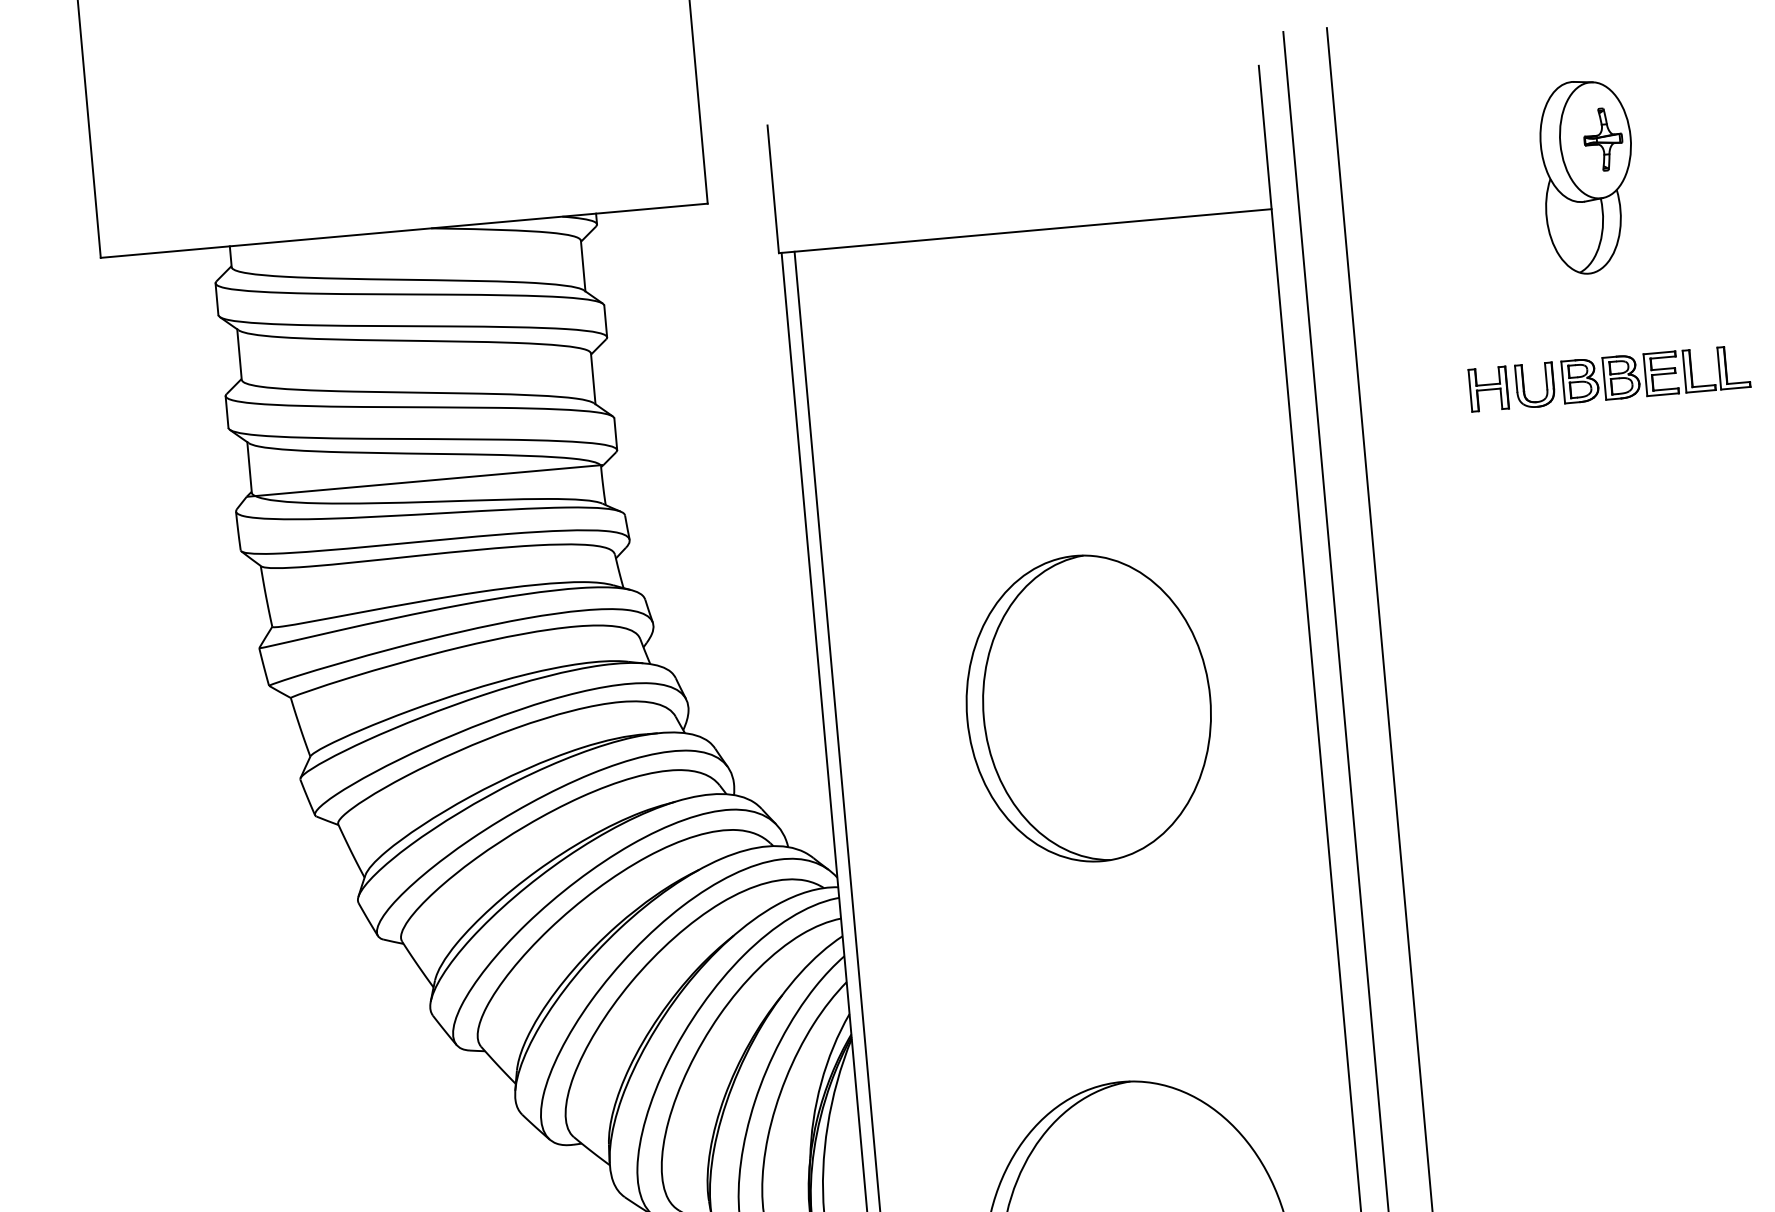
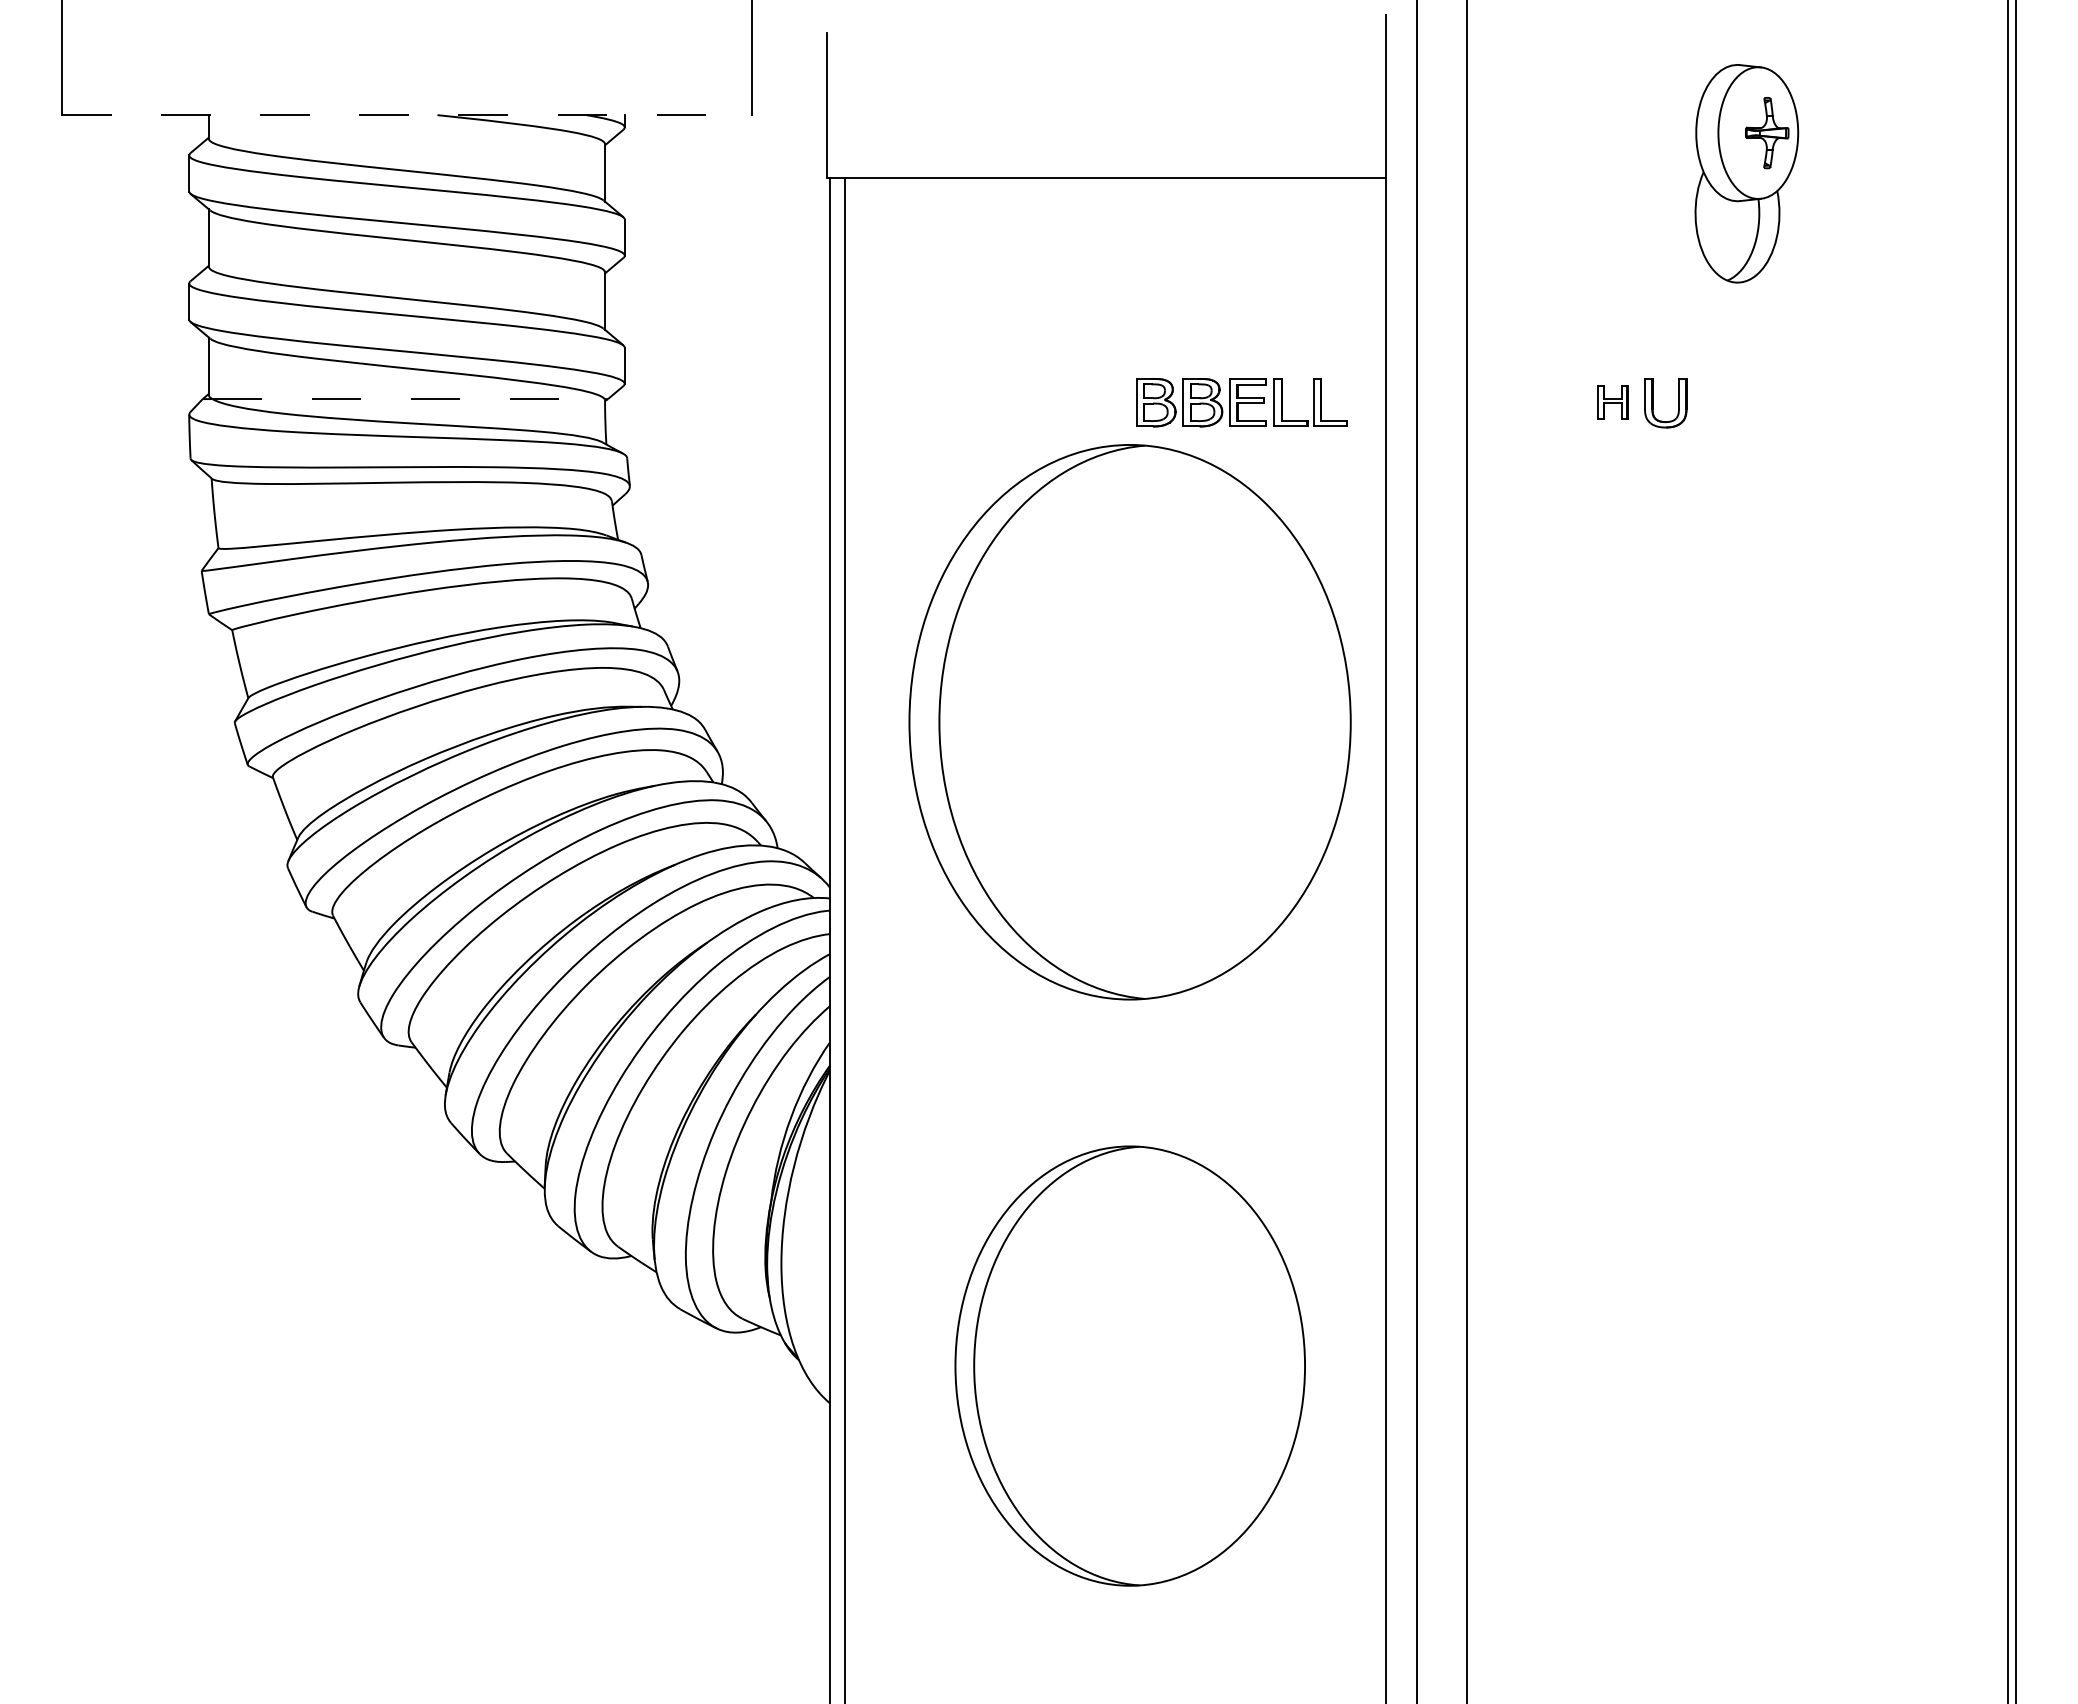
line: (403, 231) -> (406, 115), solid -> dashed
part: (1655, 374) -> (1241, 402), moved
part: (1488, 389) -> (1612, 402), size x0.7
line: (428, 480) -> (409, 399), solid -> dashed
part: (1089, 708) -> (1130, 722), size x1.6

